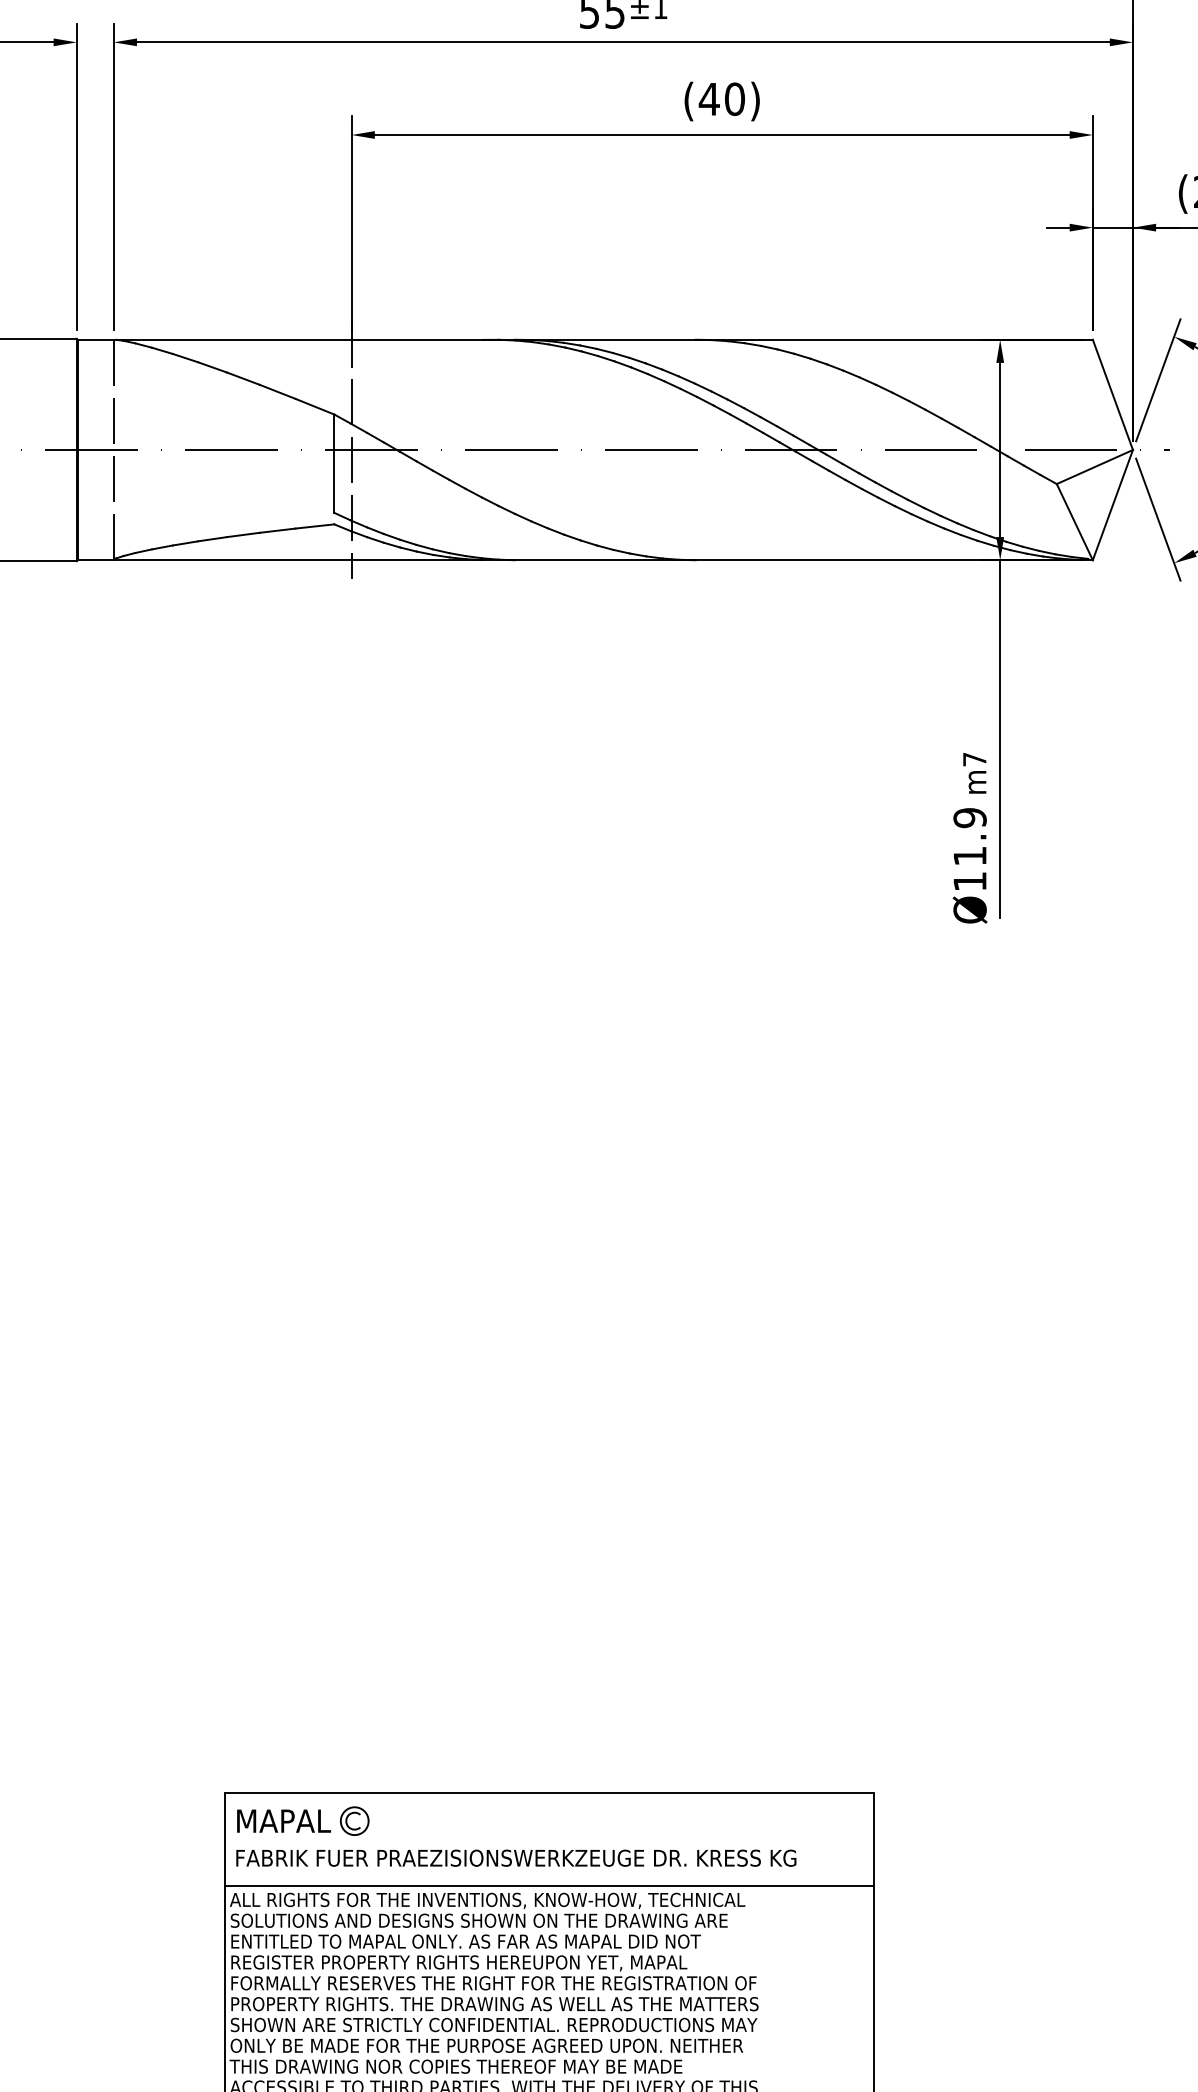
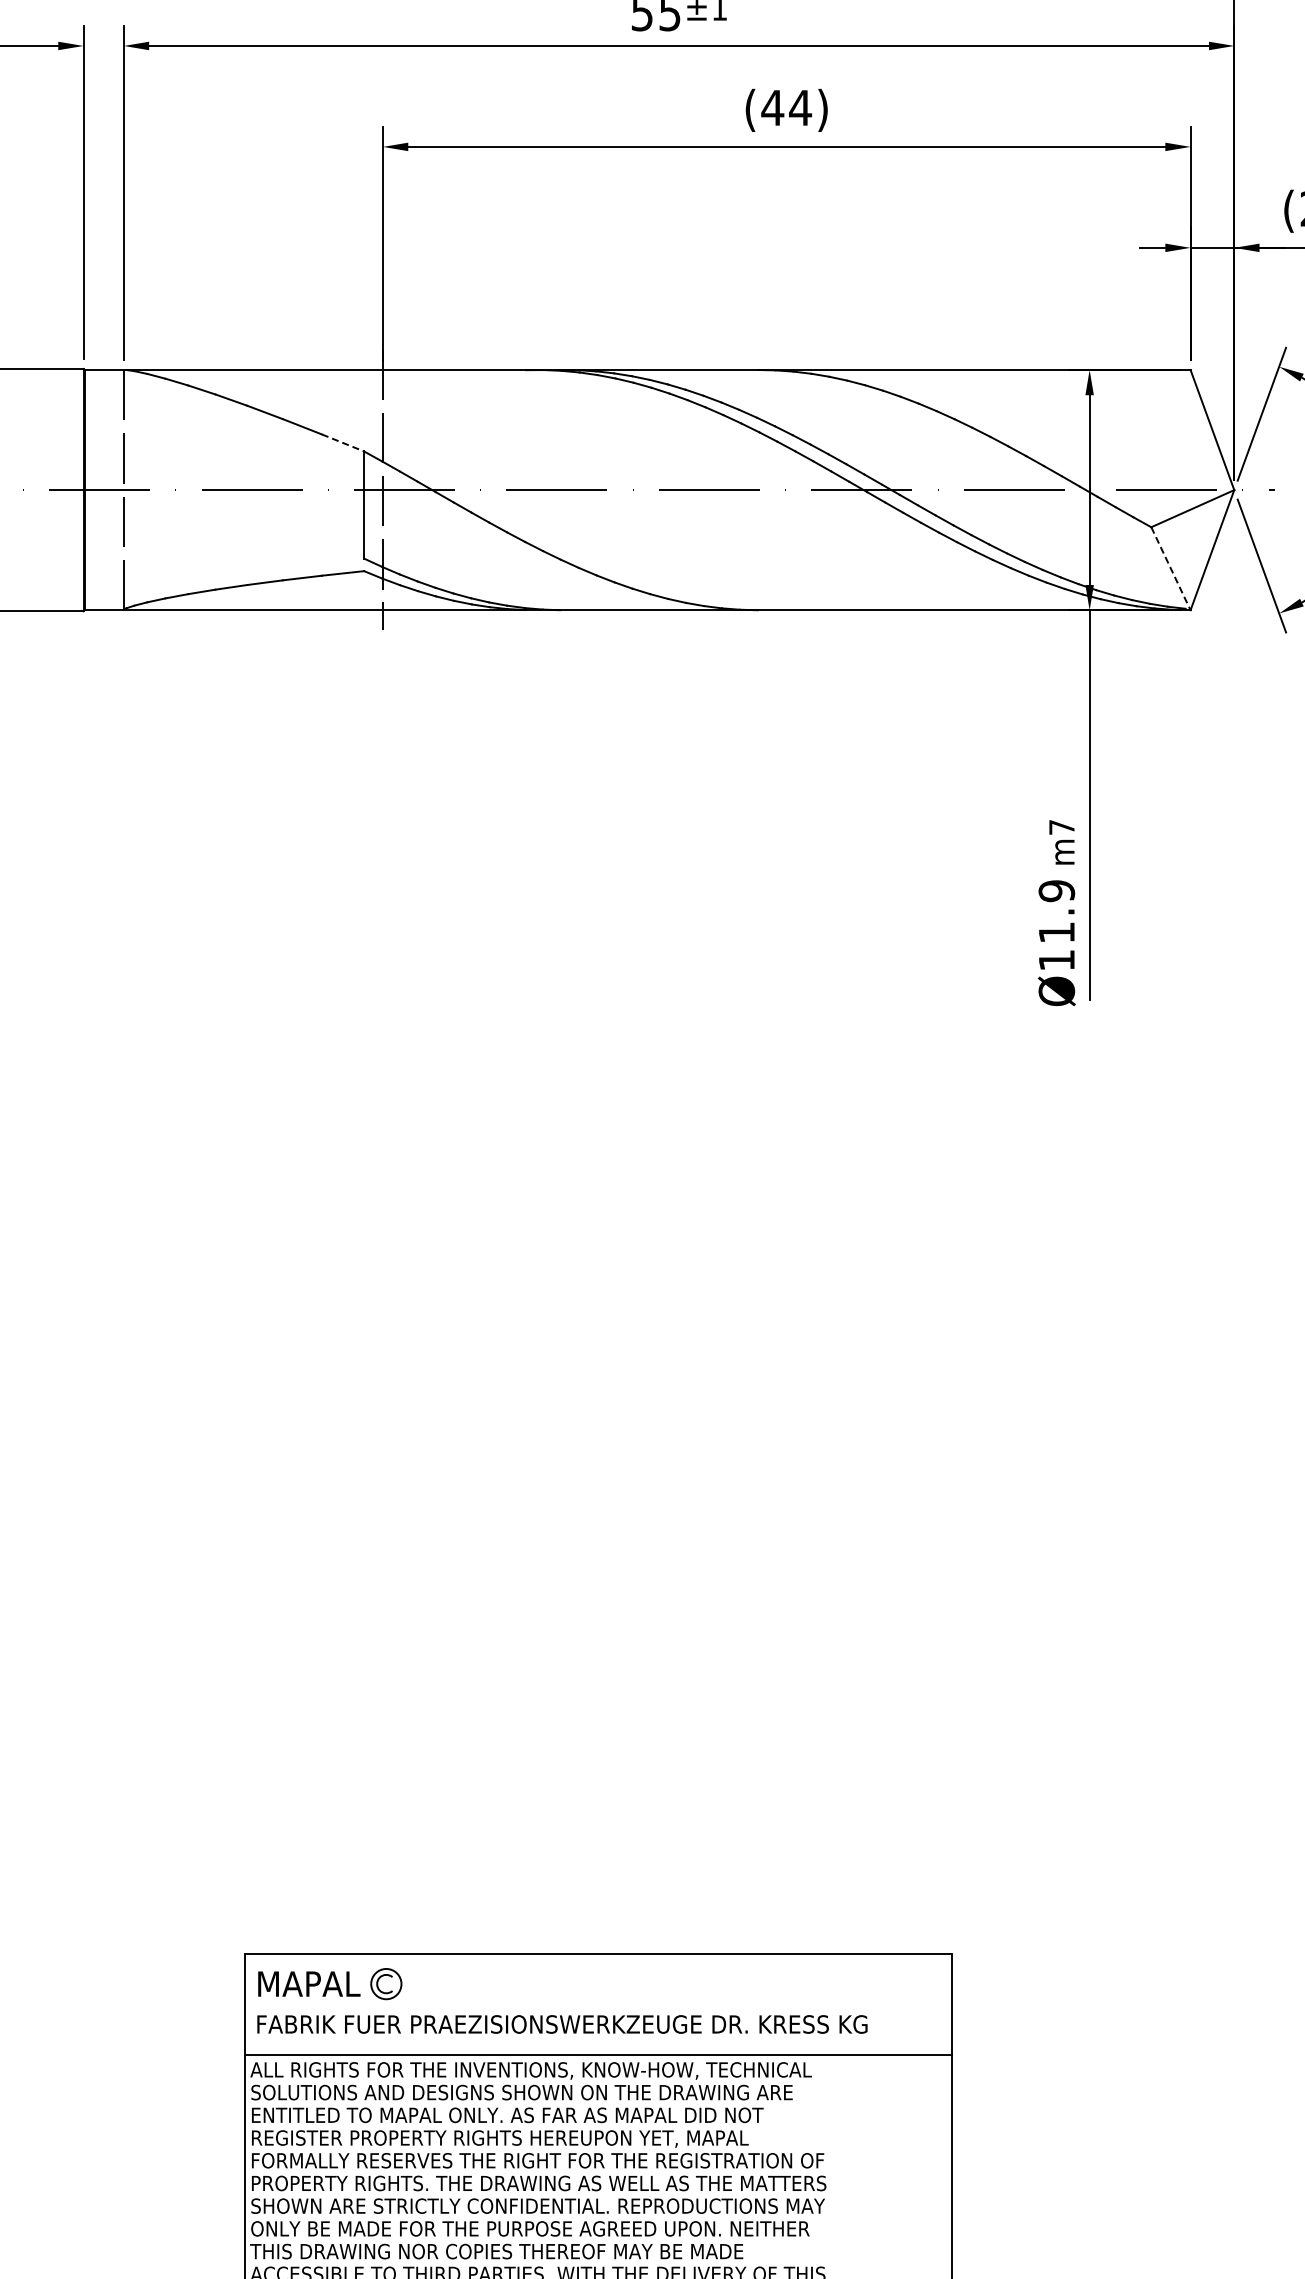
text: (734, 98) -> (800, 107), (40) -> (44)
line: (315, 406) -> (343, 442), solid -> dashed
line: (1074, 521) -> (1170, 568), solid -> dashed

